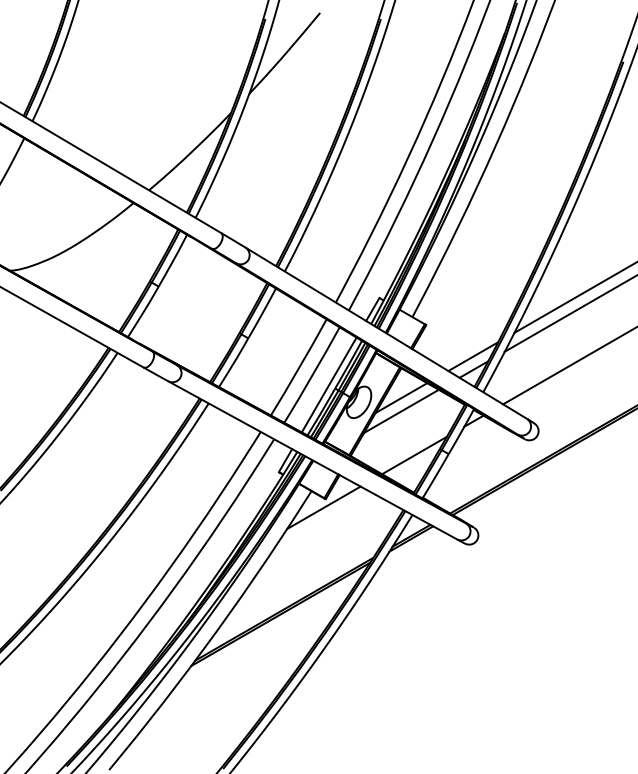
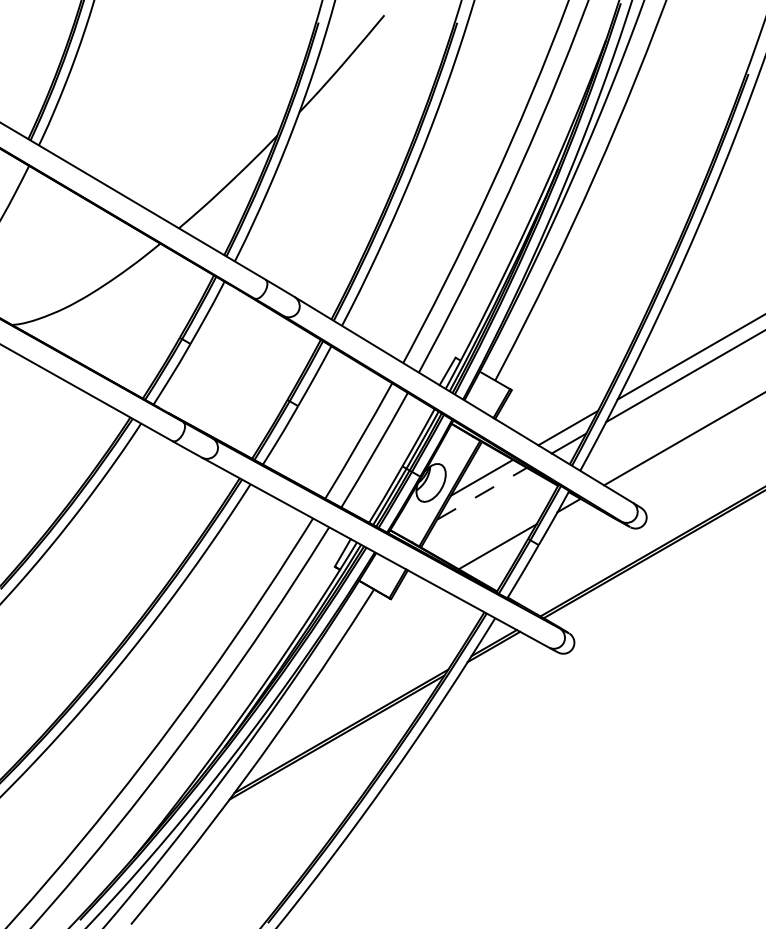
line: (329, 385) -> (395, 462), removed
line: (401, 411) -> (481, 493), solid -> dashed
line: (323, 507) -> (388, 609), removed

